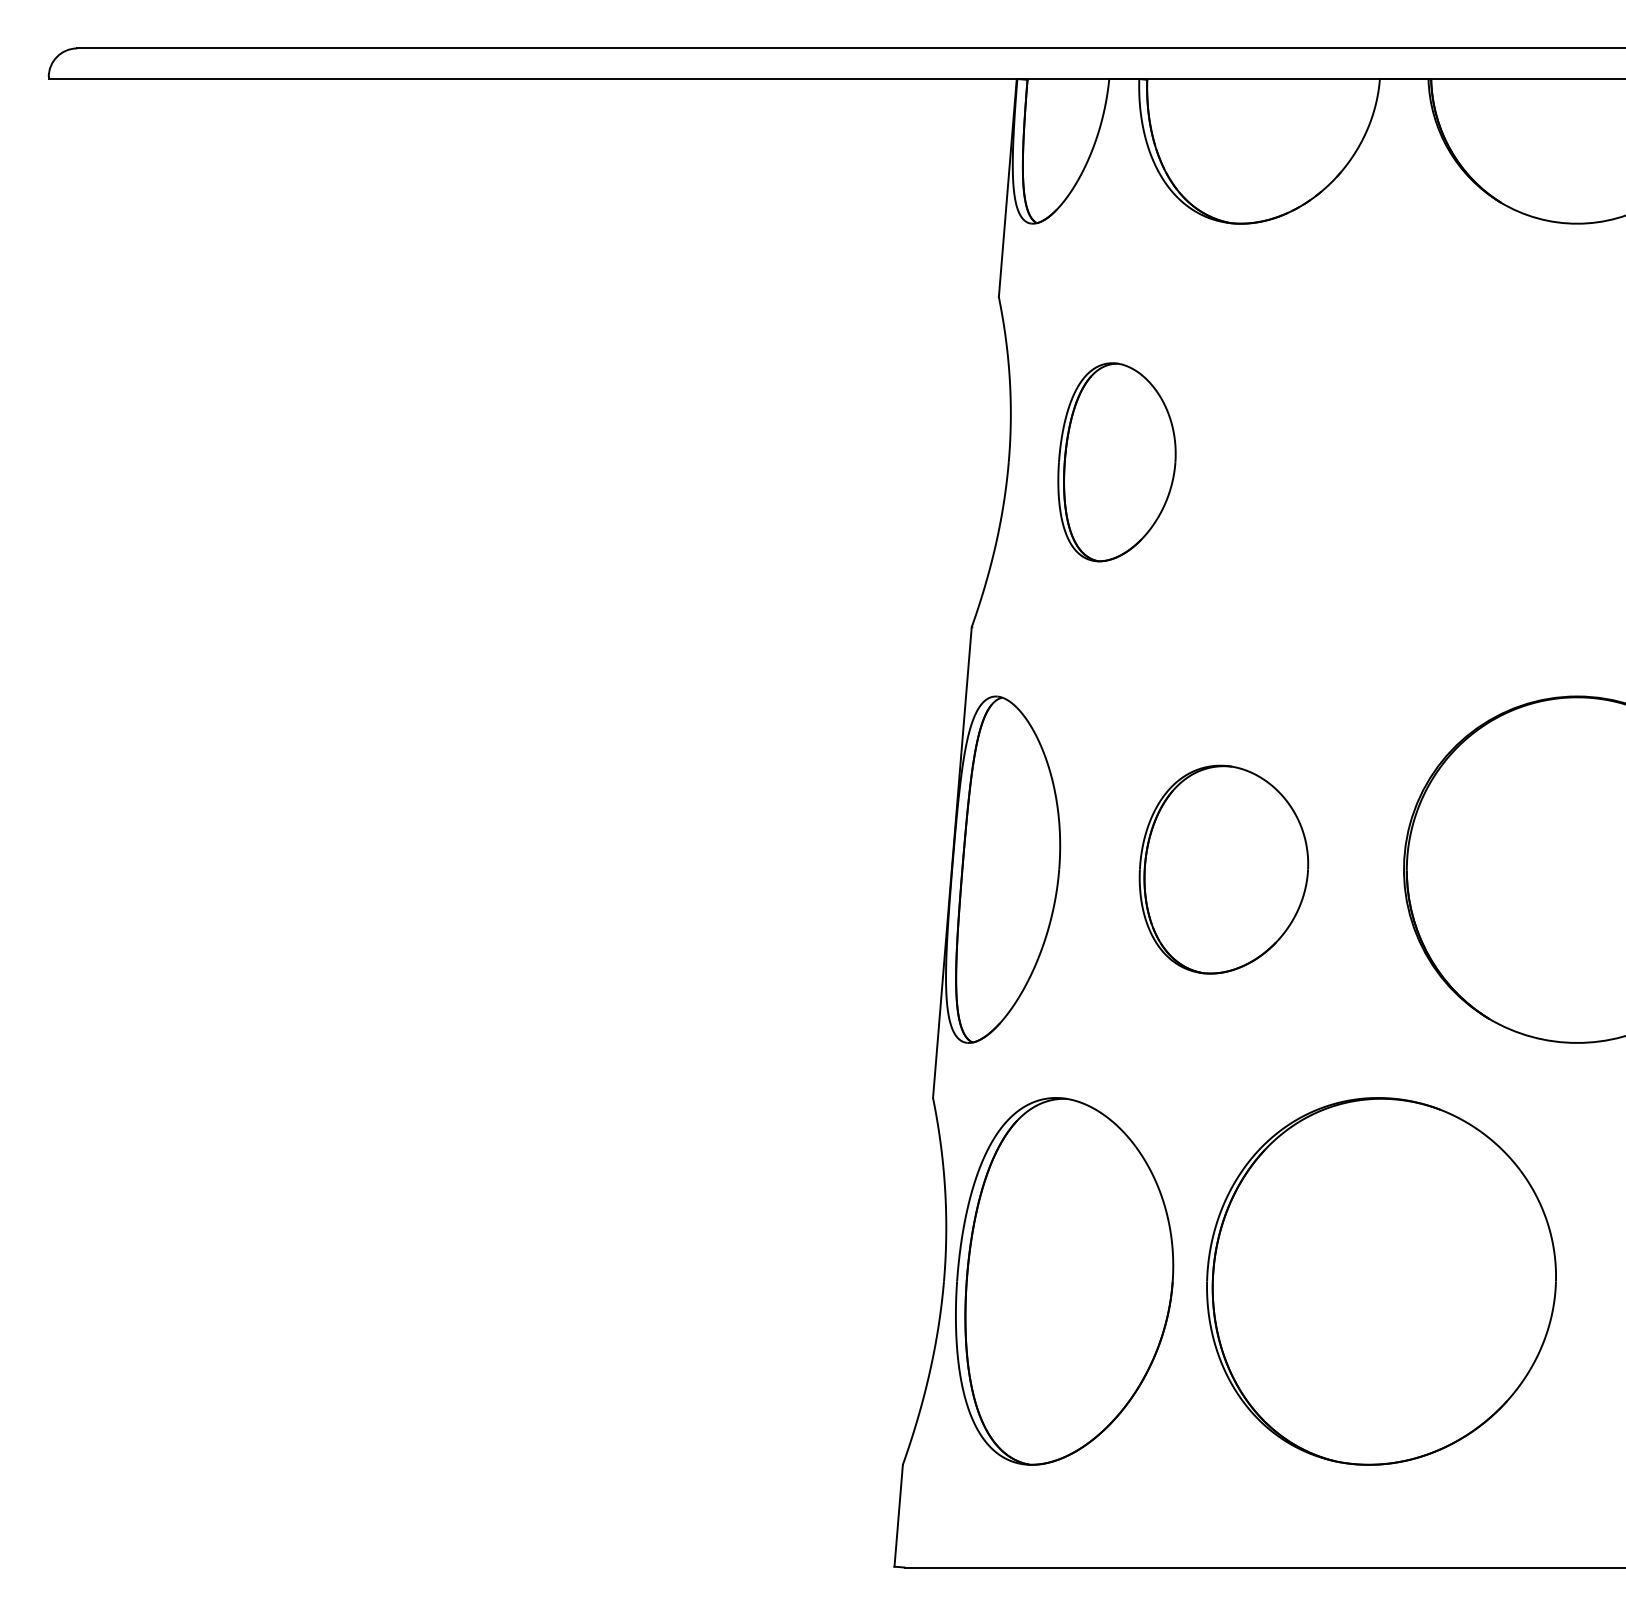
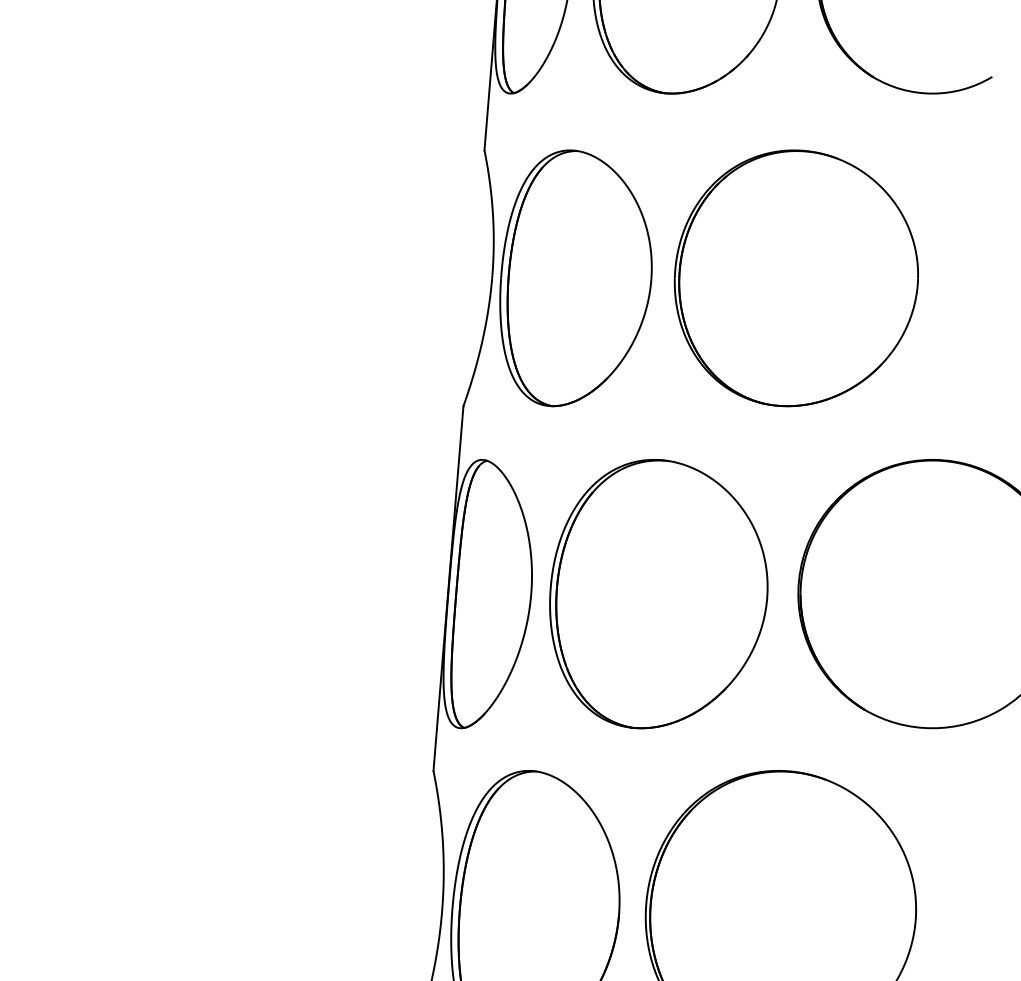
part: (1116, 462) -> (575, 278), size x1.67
part: (1401, 462) -> (796, 278), added
part: (1223, 869) -> (658, 593), size x1.67

